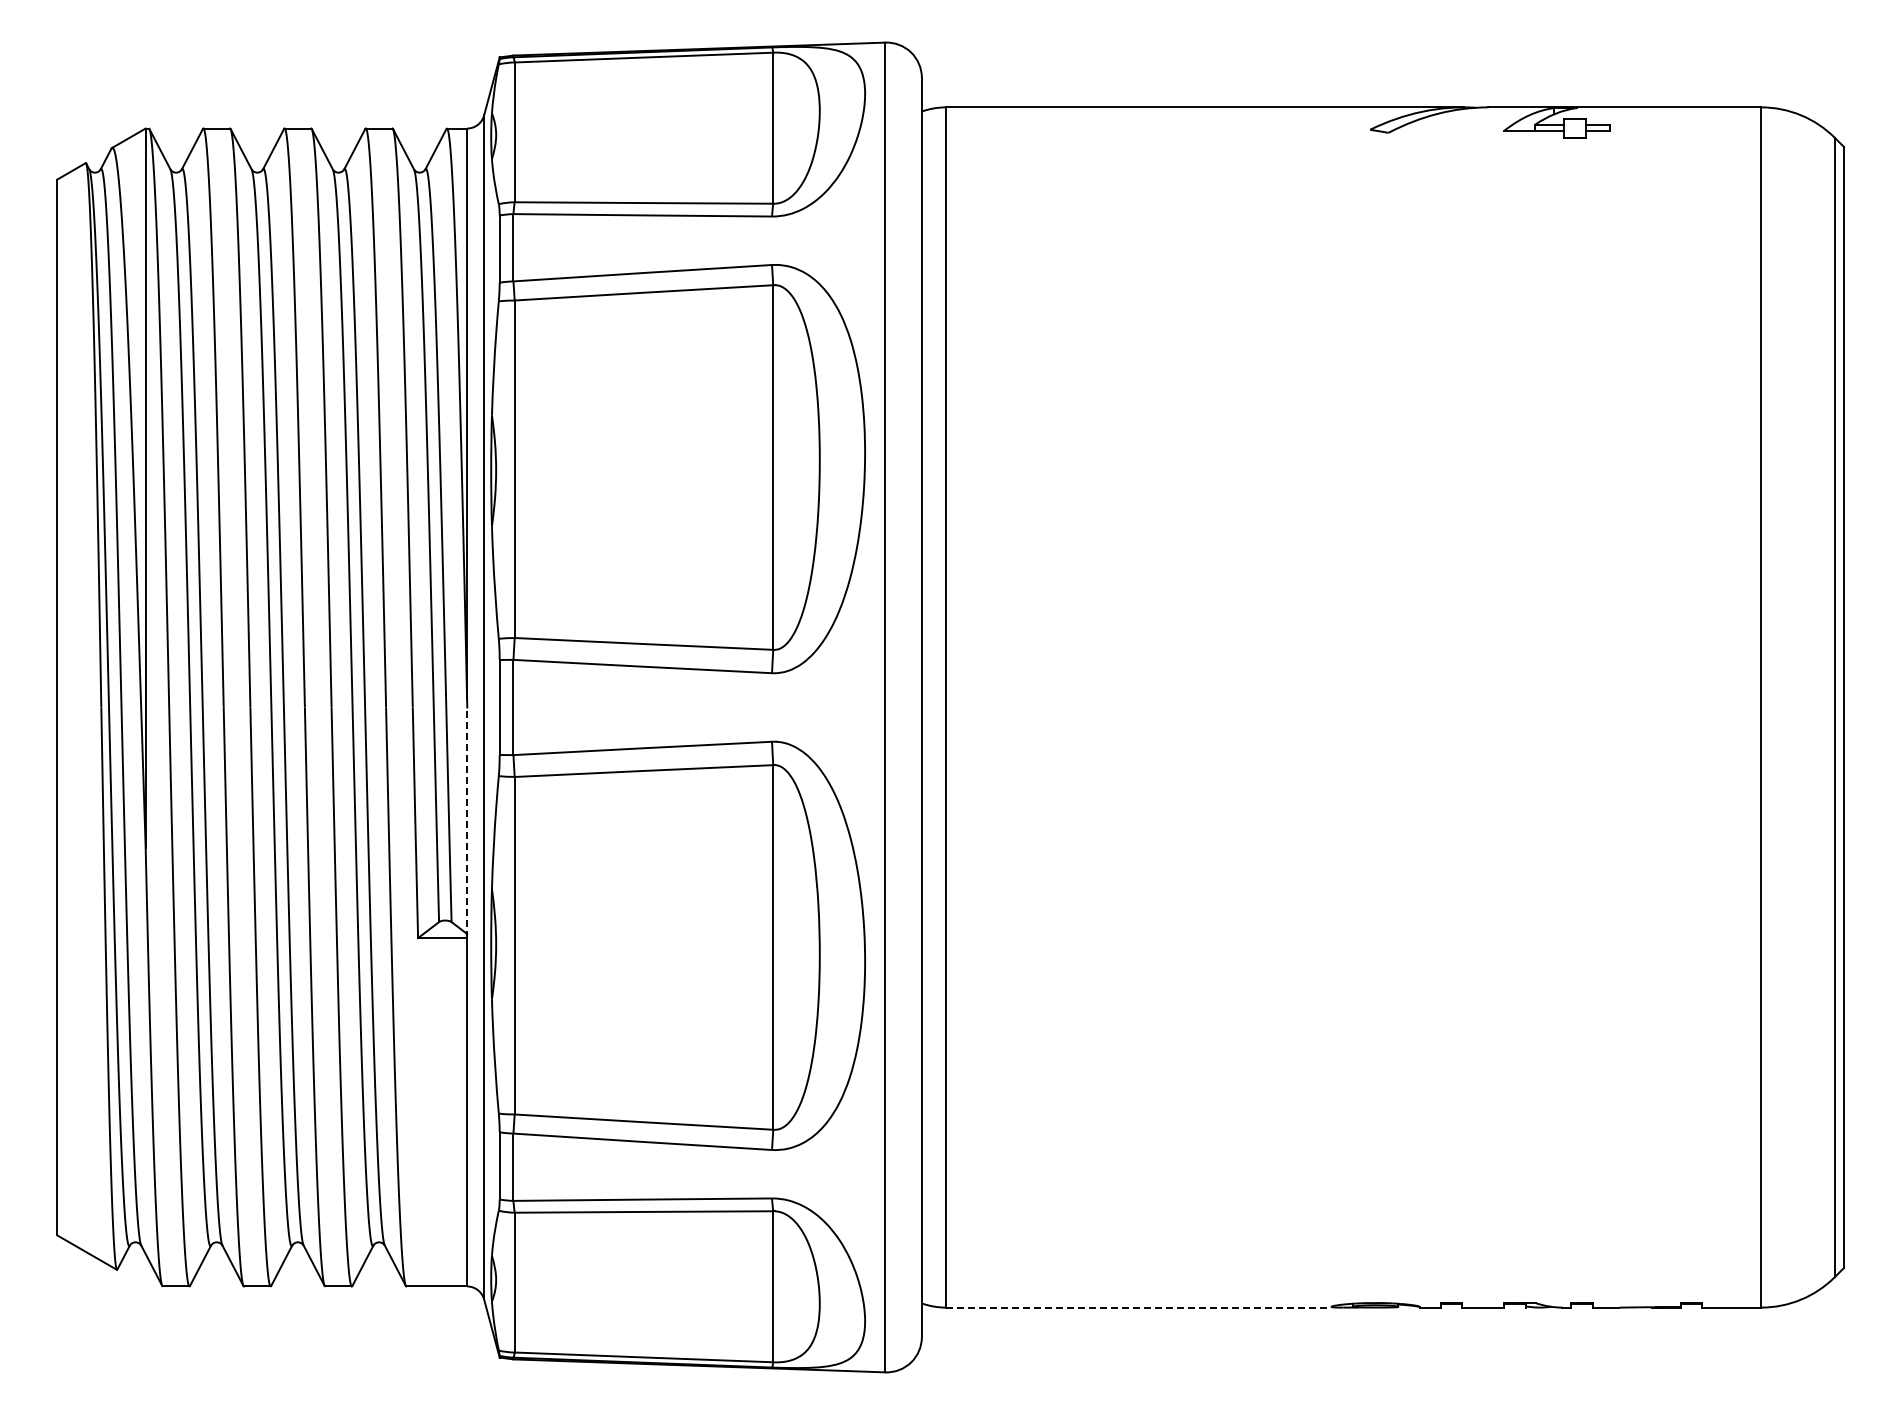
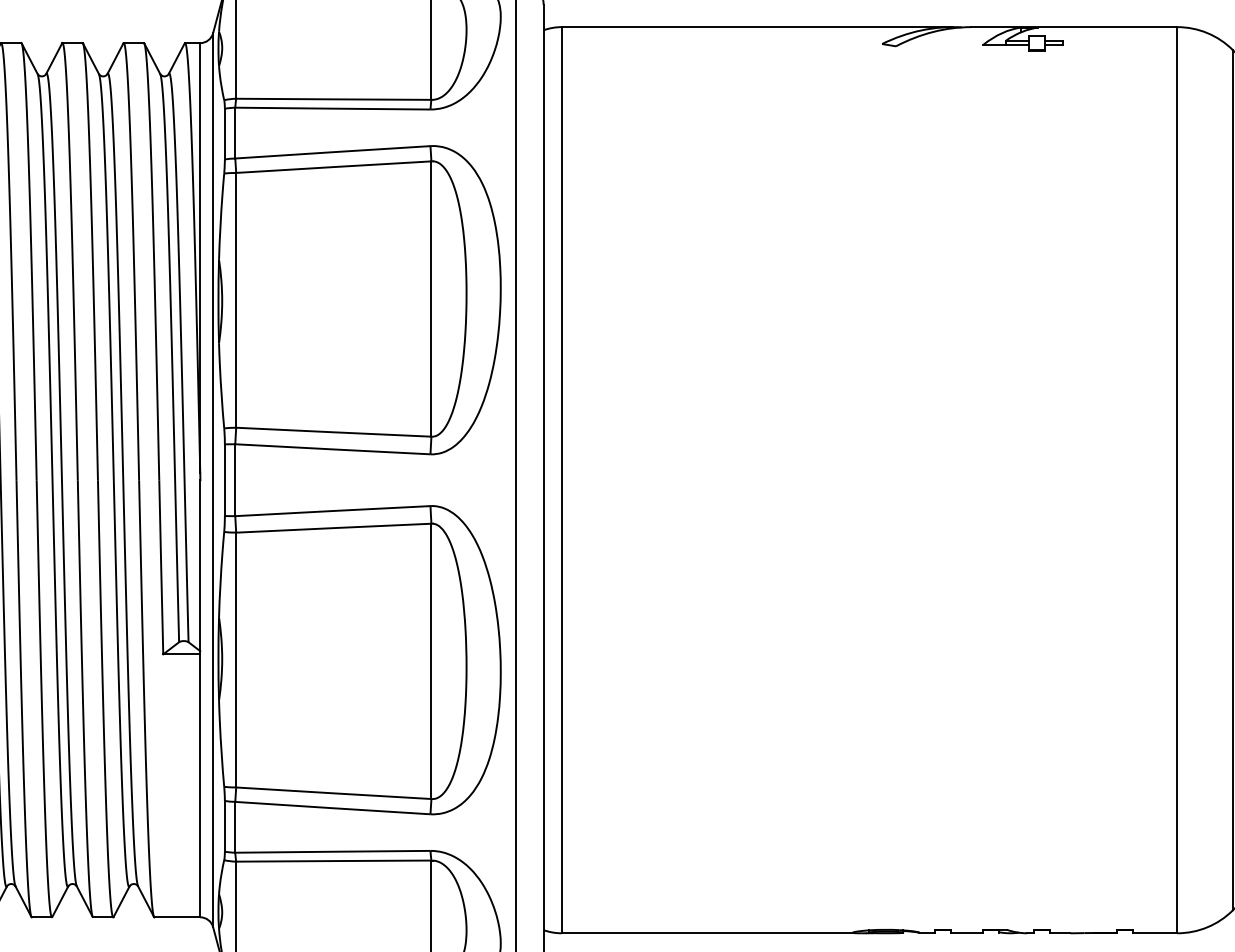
line: (467, 822) -> (200, 567), dashed -> solid
line: (1138, 1307) -> (707, 933), dashed -> solid

